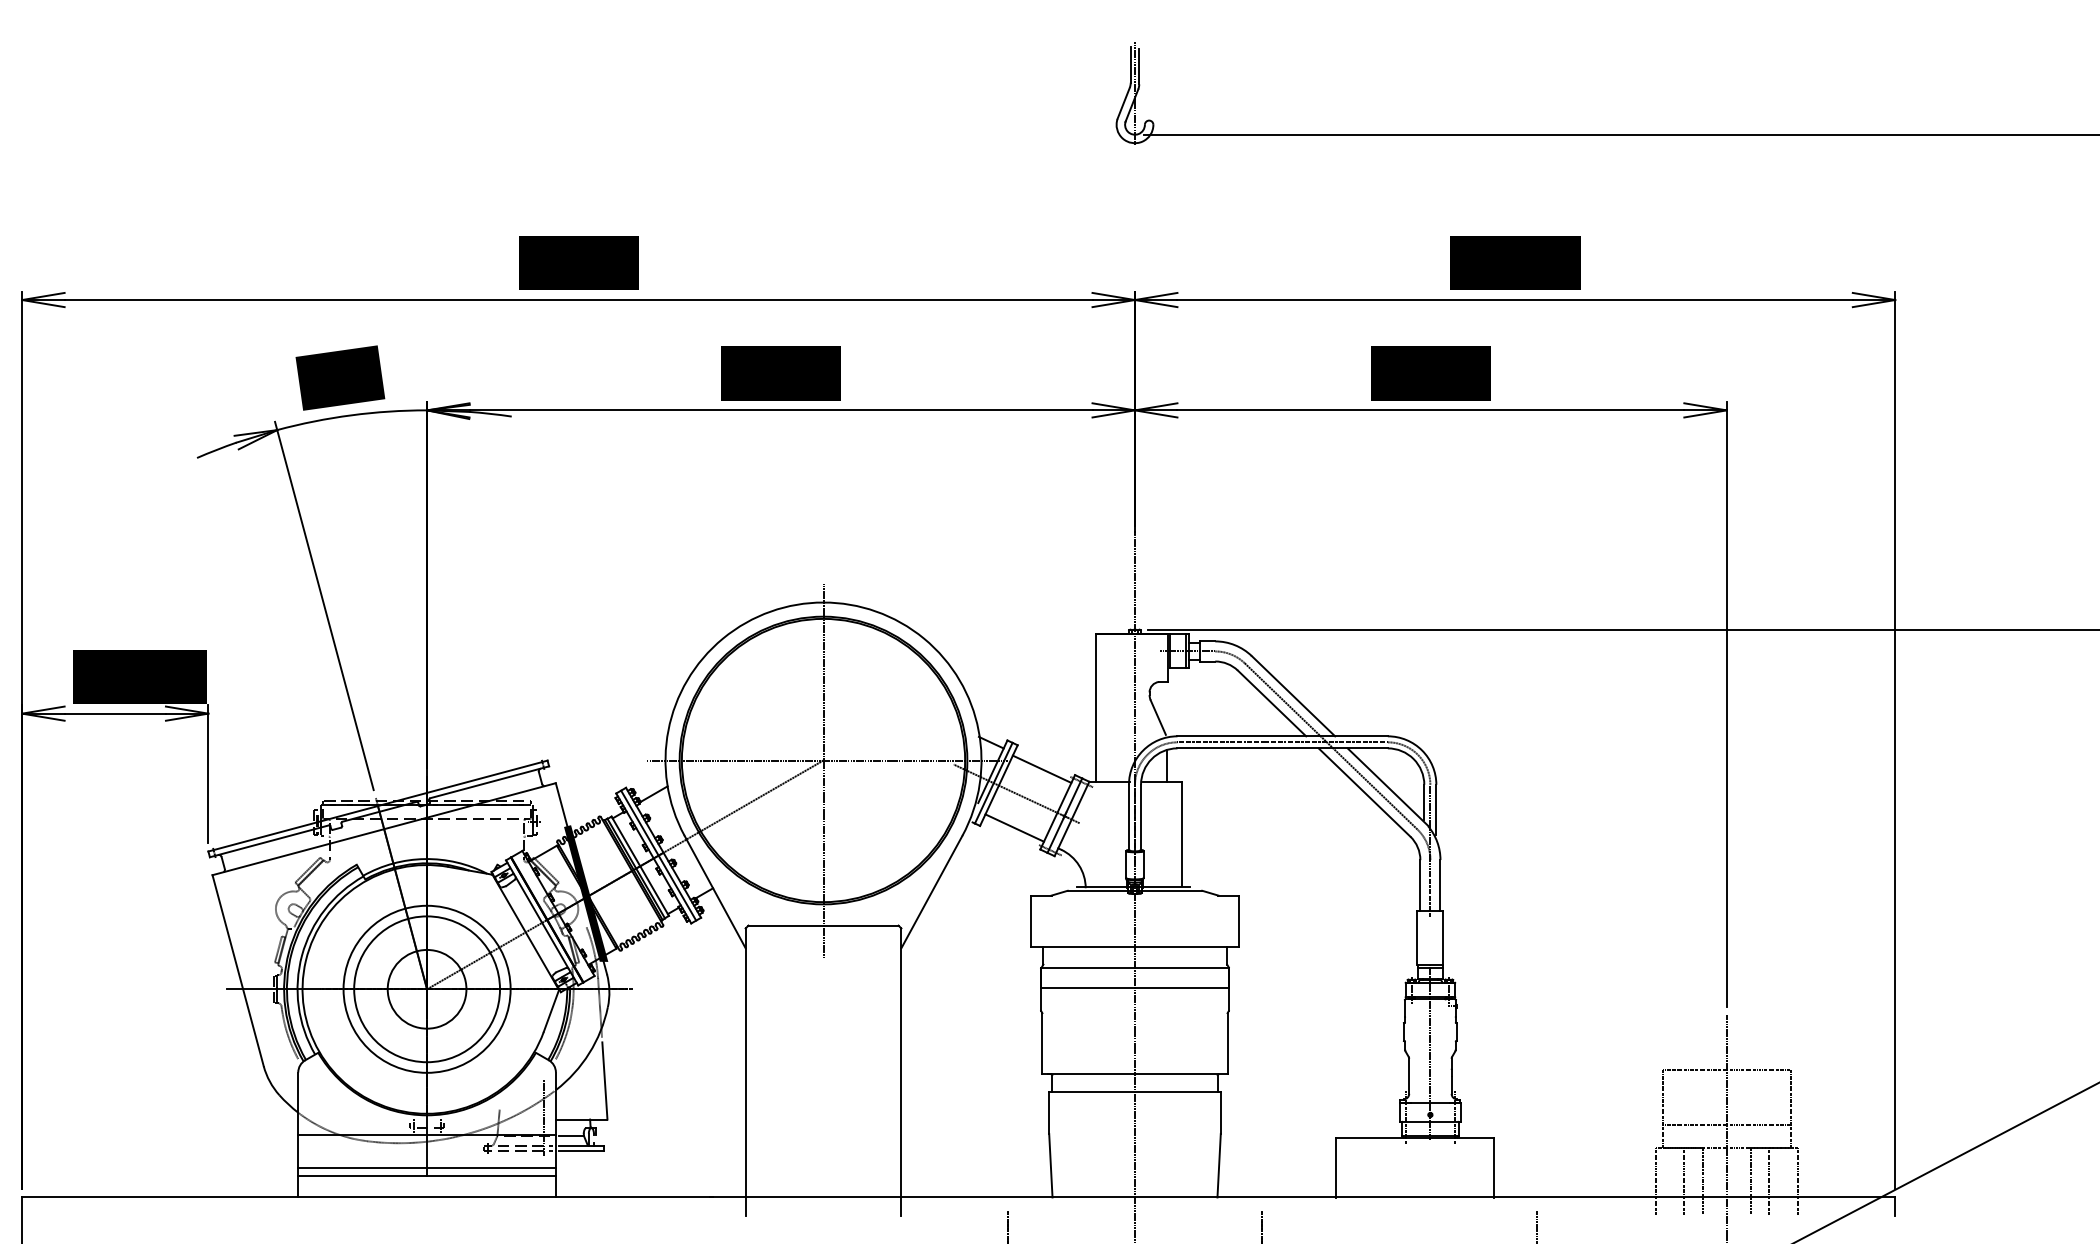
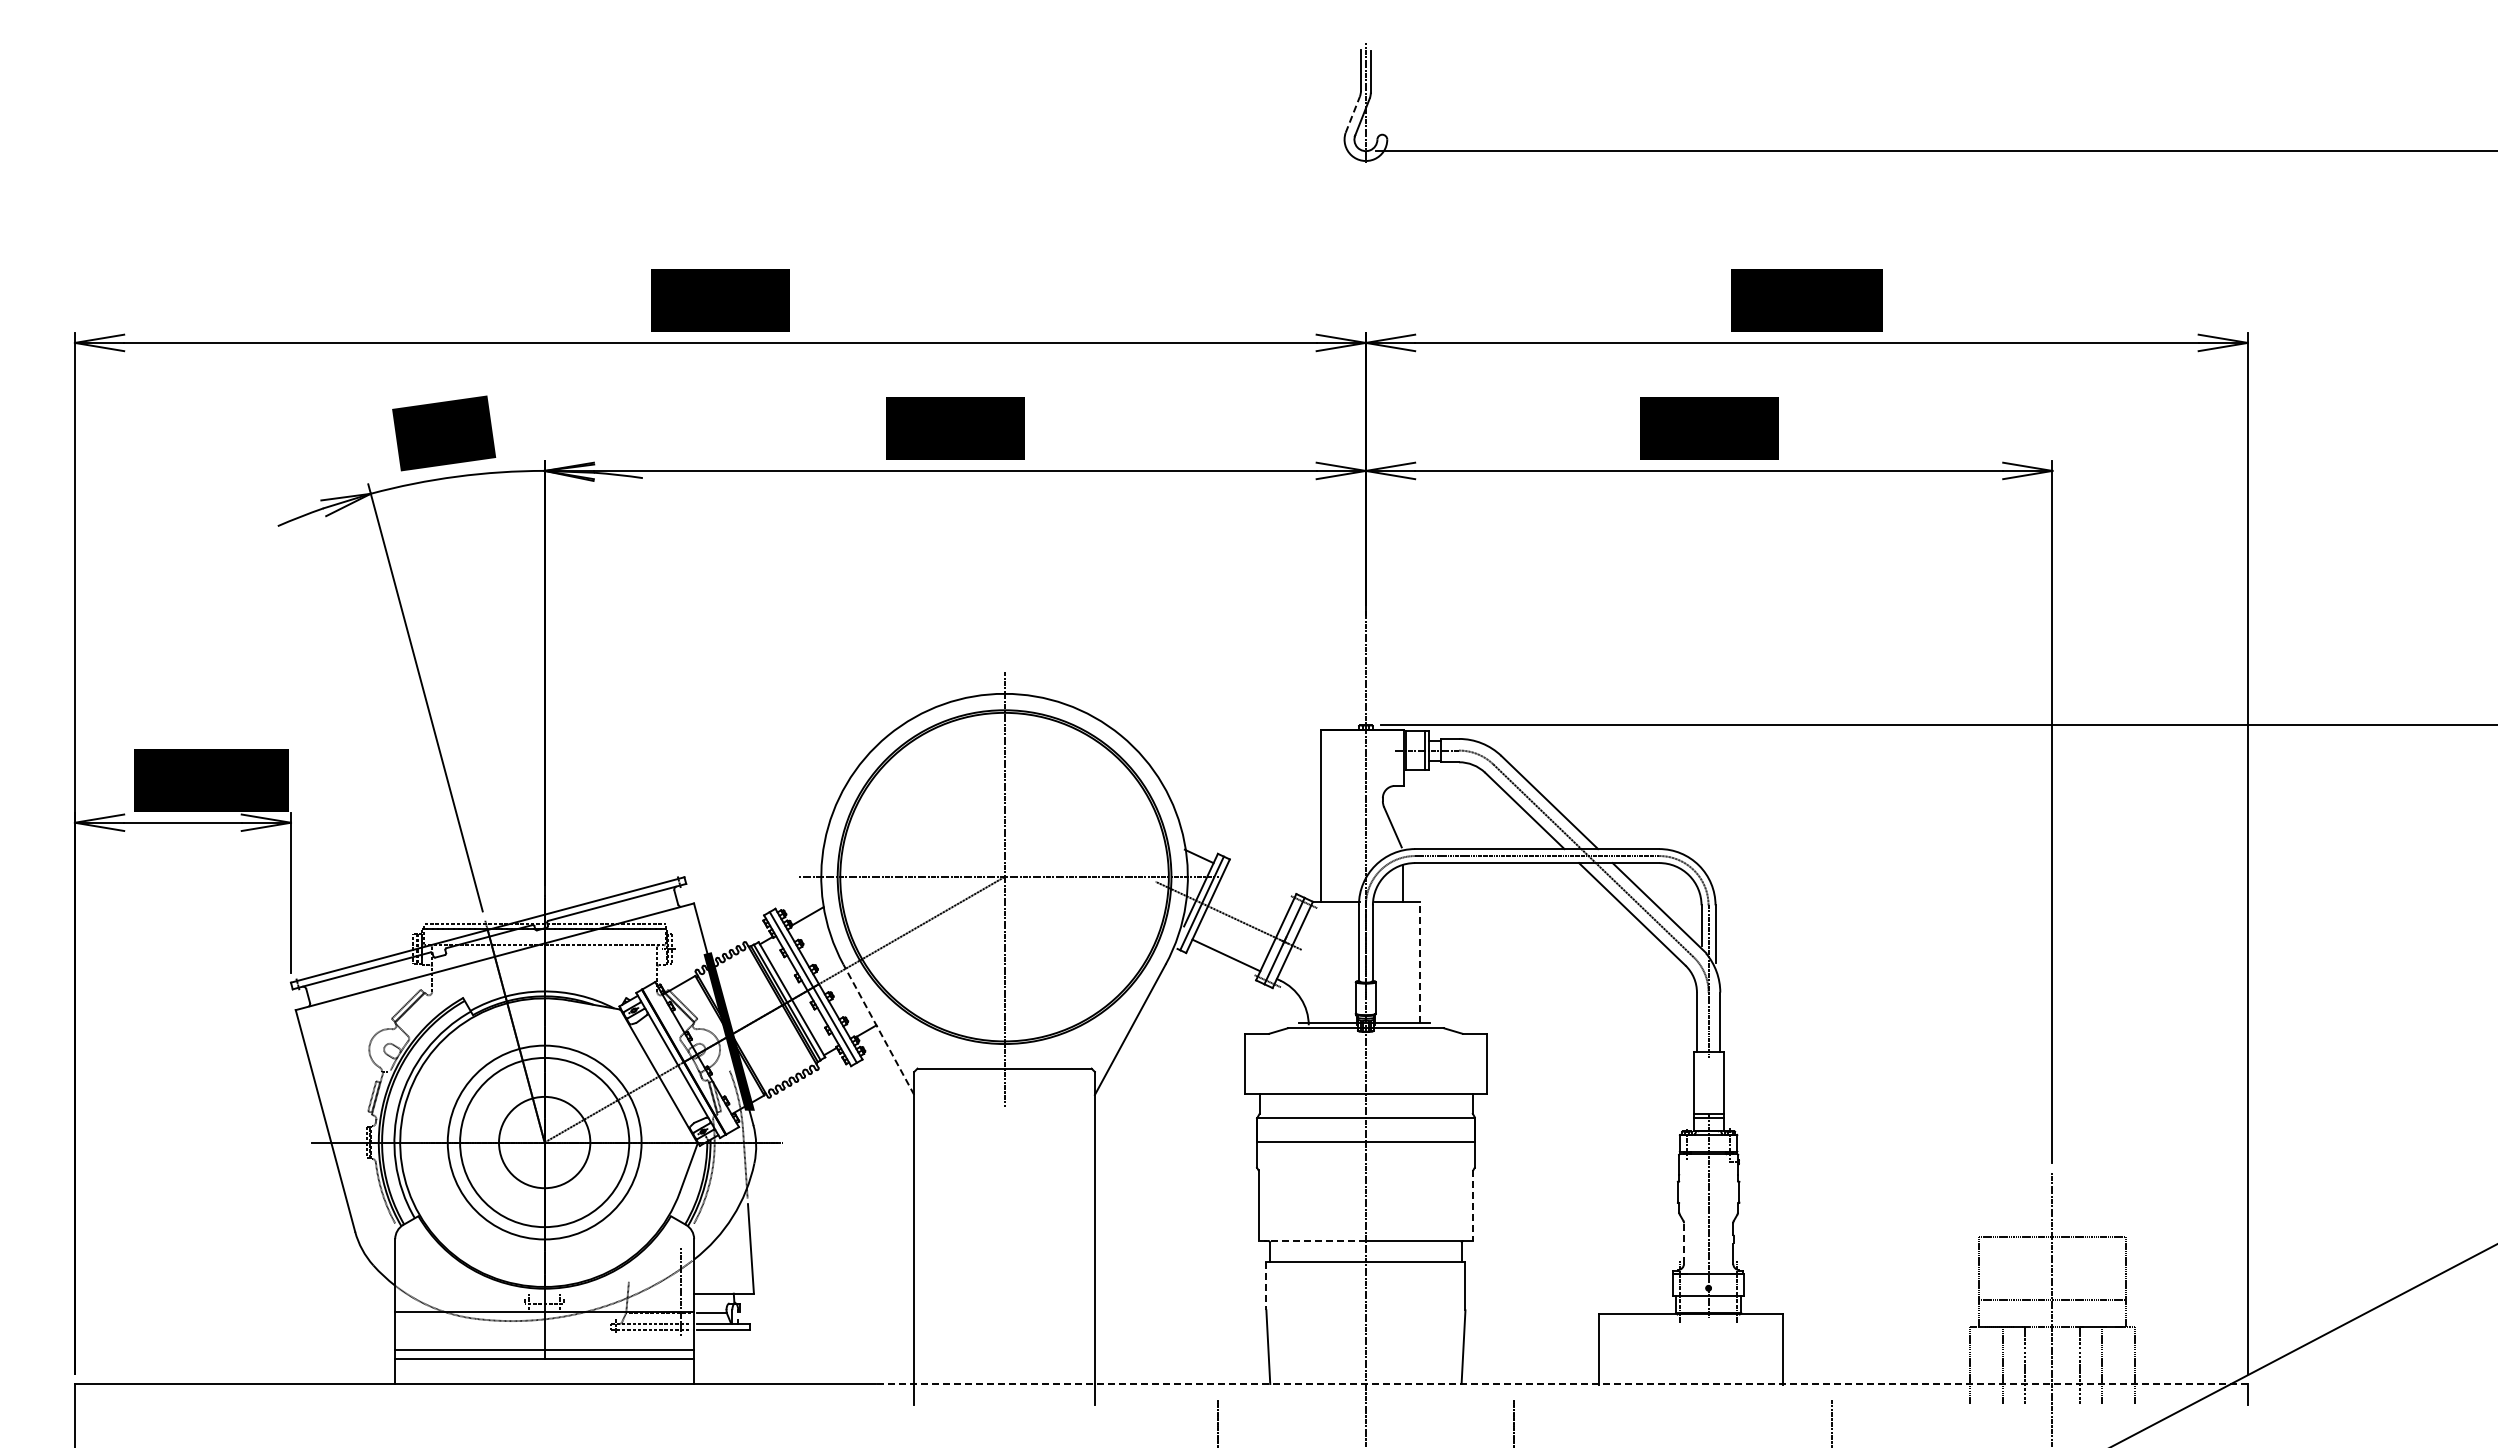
line: (1123, 103) -> (1352, 114), solid -> dashed
line: (1042, 769) -> (1258, 887), removed
line: (1182, 834) -> (1420, 962), solid -> dashed
line: (714, 891) -> (878, 1029), solid -> dashed
line: (1227, 1044) -> (1473, 1206), solid -> dashed
line: (1088, 1073) -> (1312, 1240), solid -> dashed
line: (1409, 1076) -> (1684, 1243), solid -> dashed
line: (1049, 1113) -> (1266, 1286), solid -> dashed
line: (1301, 1197) -> (1559, 1384), solid -> dashed

